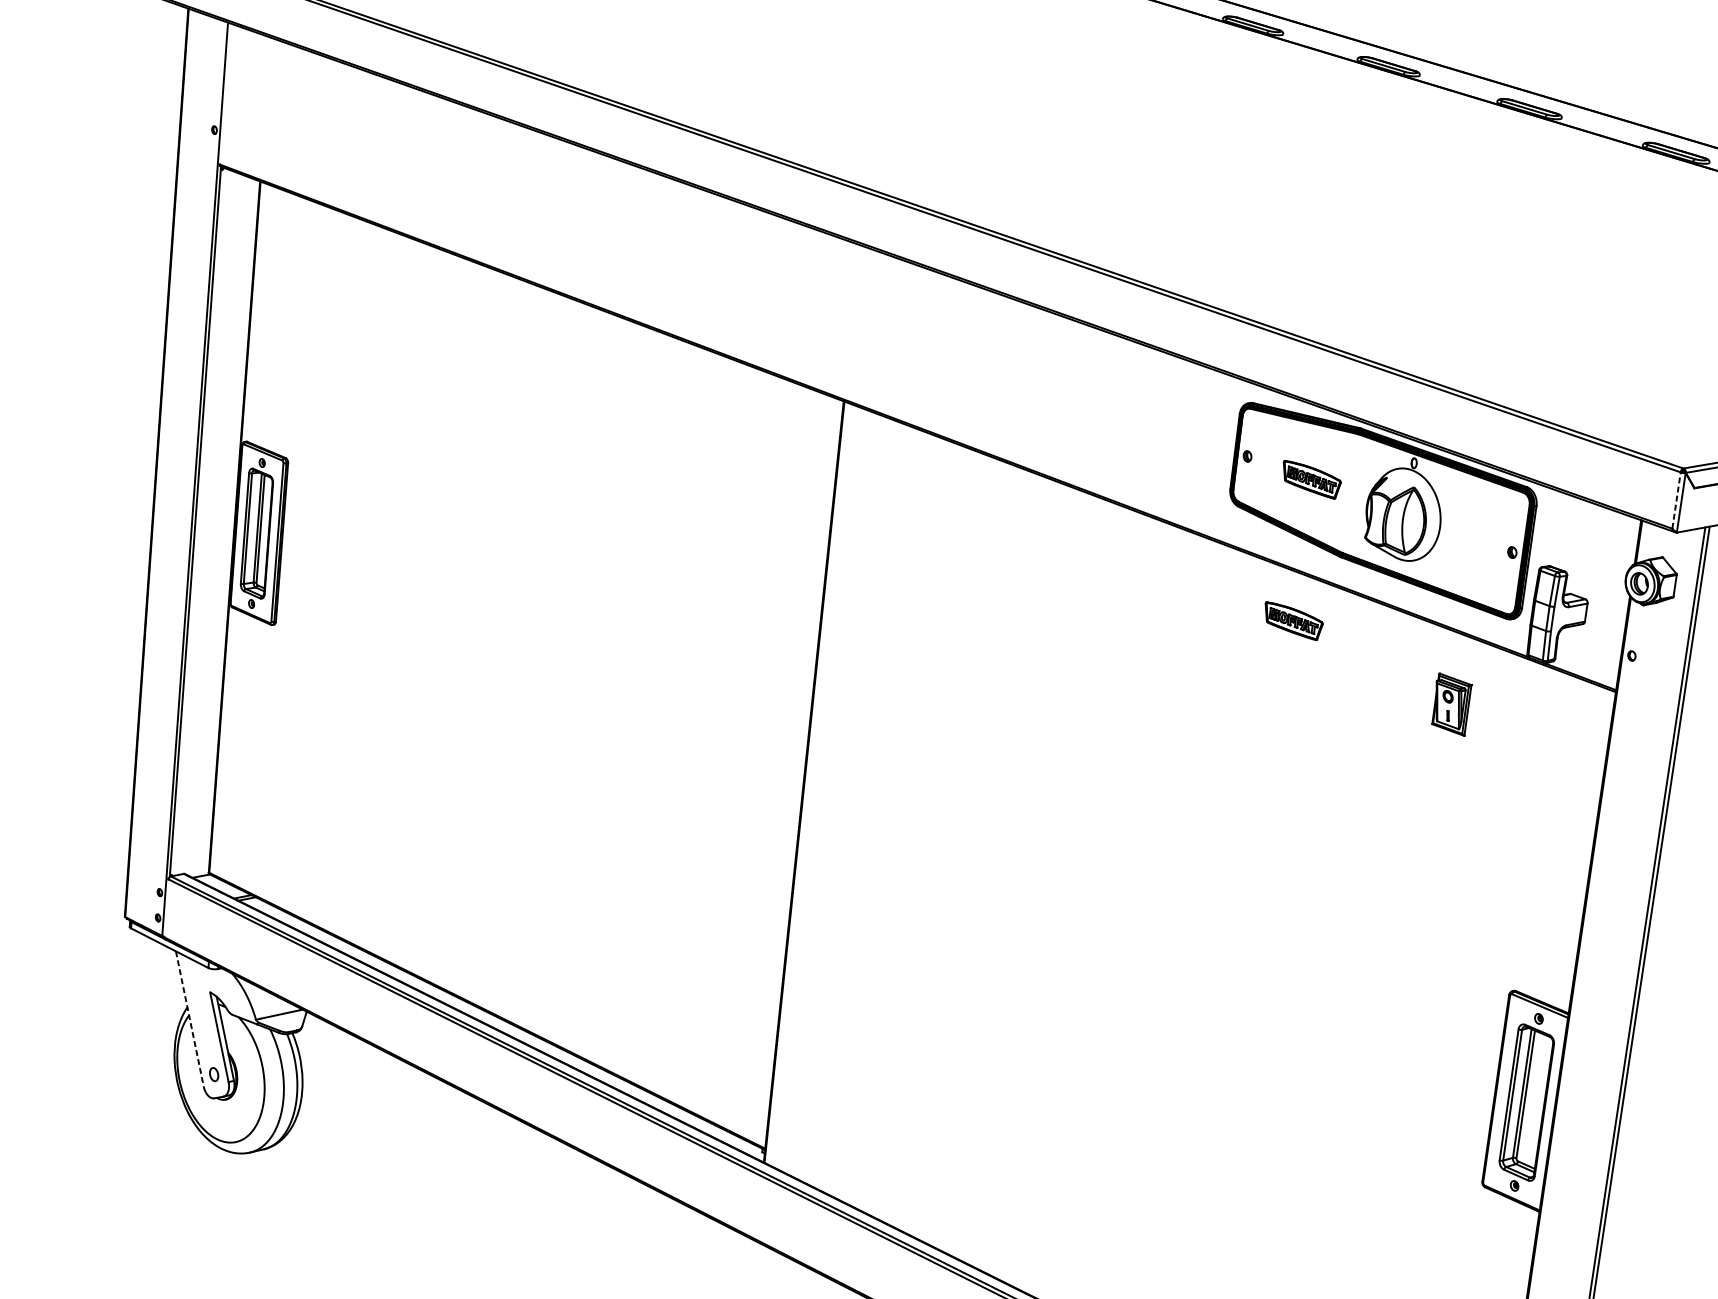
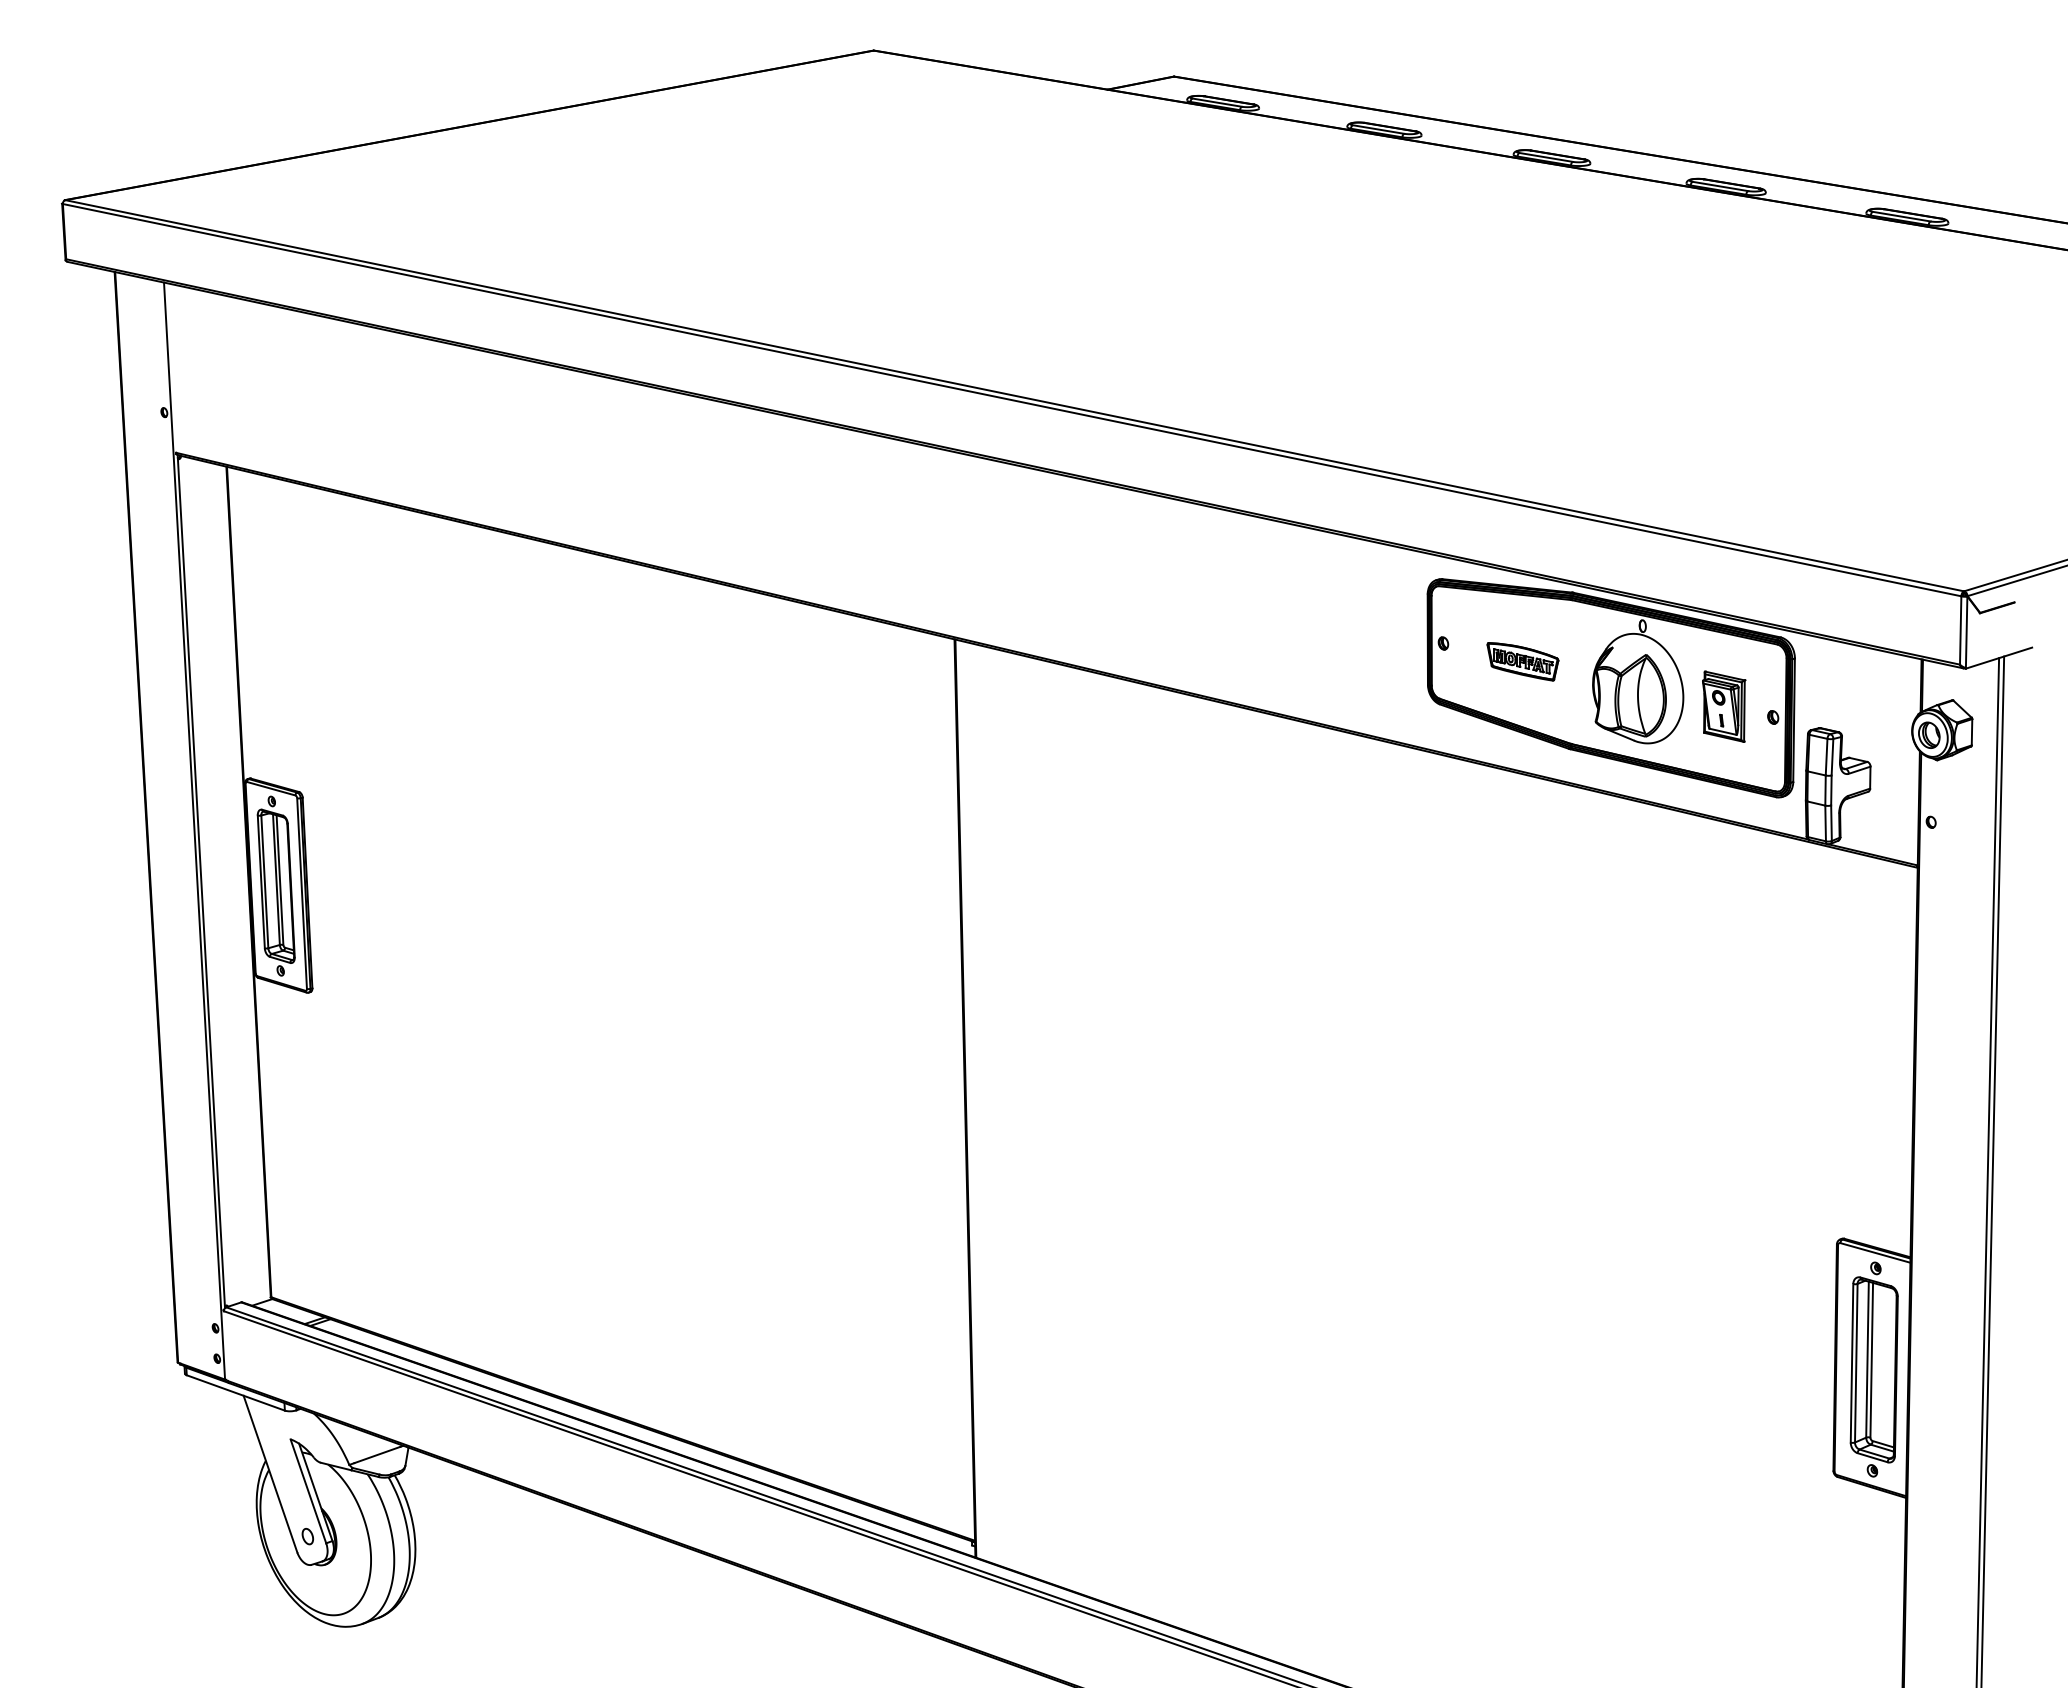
line: (1676, 499) -> (1960, 629), dashed -> solid
part: (1292, 621) -> (1522, 832), removed
part: (1451, 704) -> (1724, 706), moved
line: (189, 1019) -> (270, 1474), dashed -> solid

